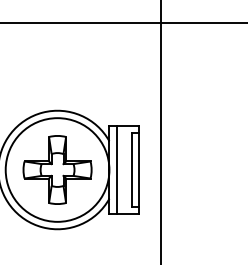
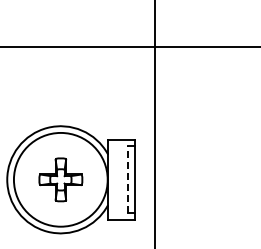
part: (57, 169) -> (60, 179), size x0.7
line: (116, 169) -> (114, 179), removed
line: (131, 169) -> (127, 179), solid -> dashed

